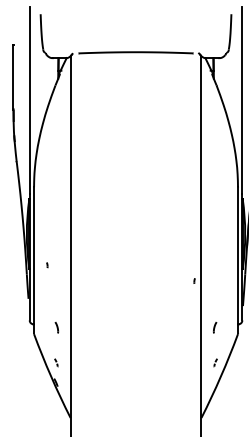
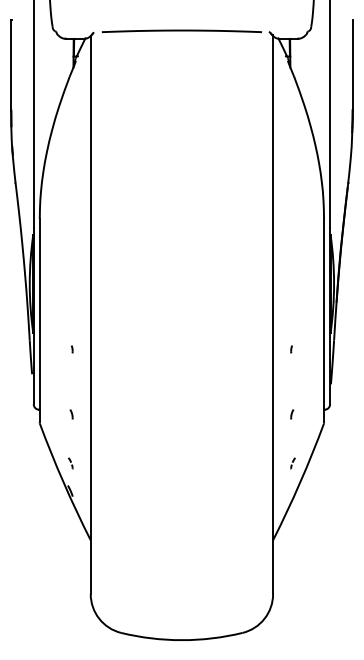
part: (47, 265) -> (72, 349), moved
part: (194, 281) -> (291, 349), moved
part: (56, 327) -> (71, 414), size x0.62
part: (215, 327) -> (292, 414), size x0.62

